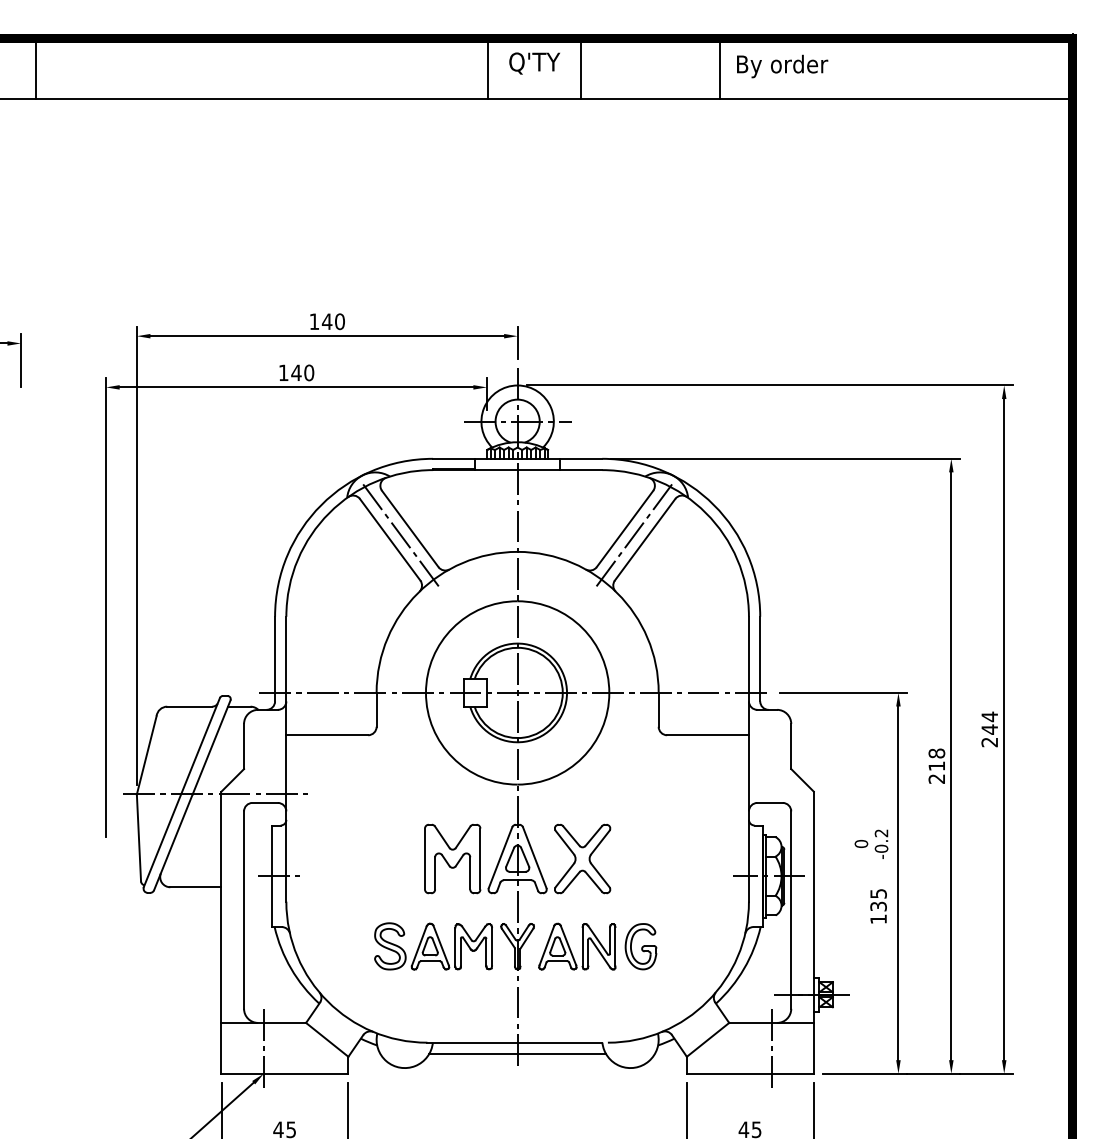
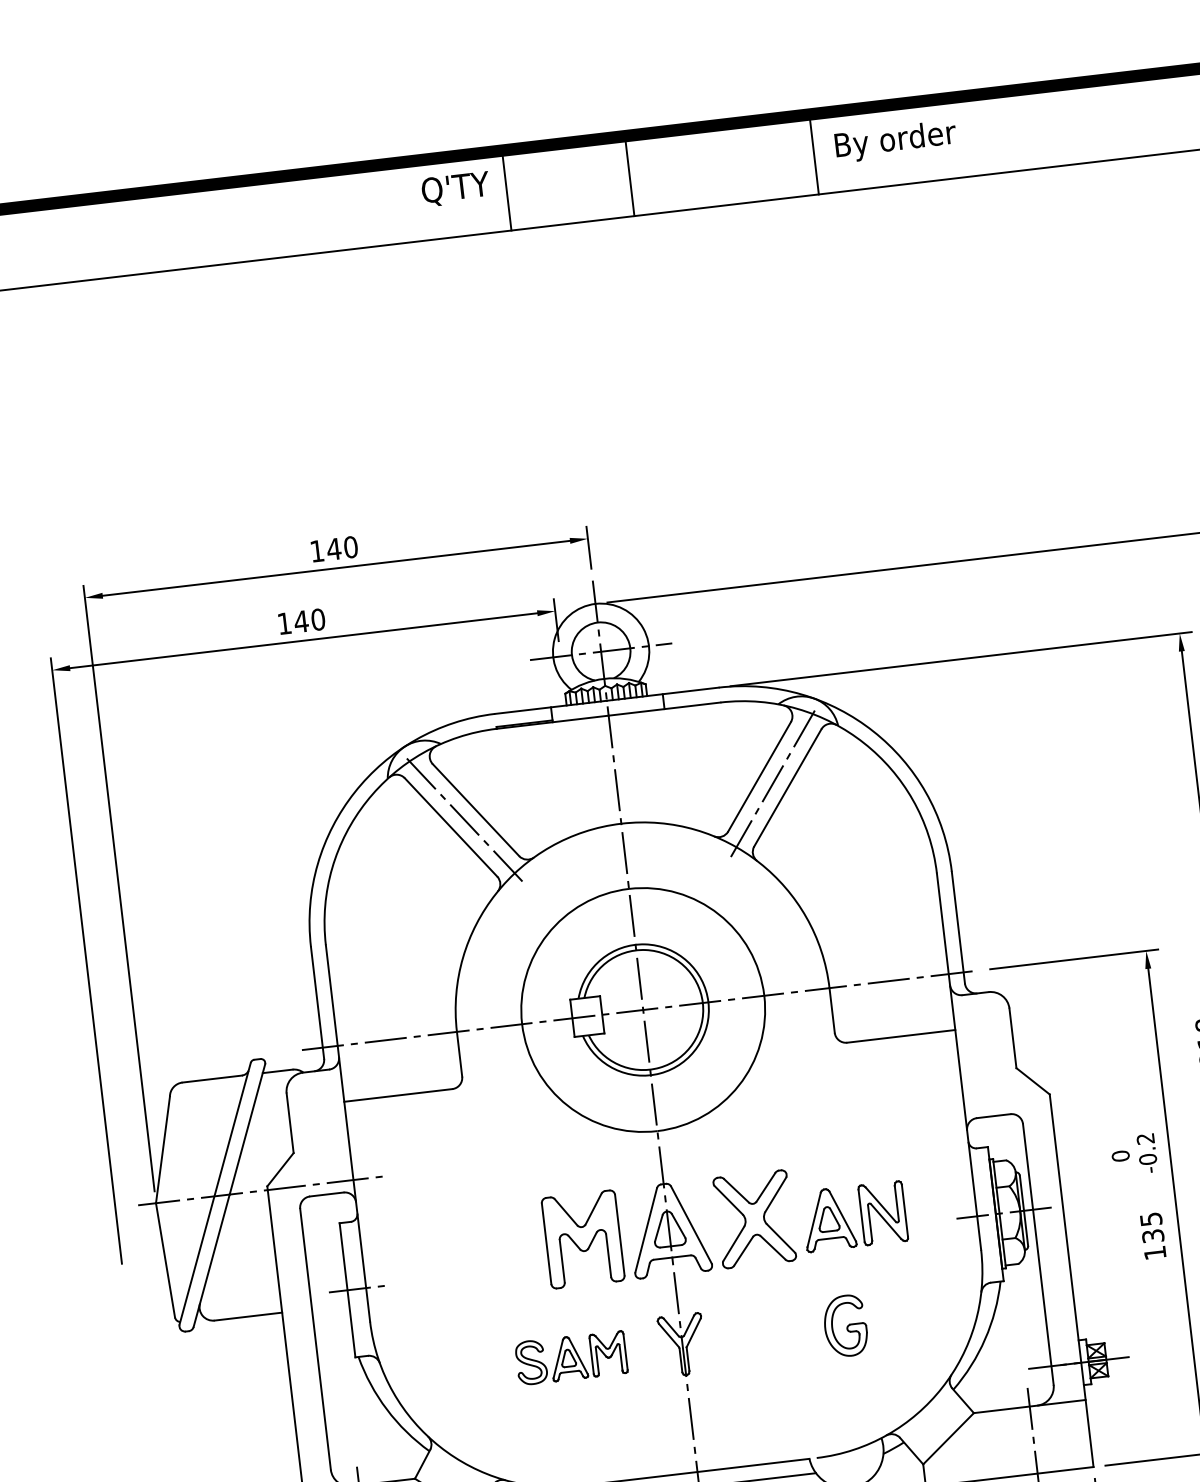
text: (534, 63) -> (455, 189), moved
part: (433, 946) -> (571, 1358), size x0.7
part: (577, 946) -> (854, 1216), moved

